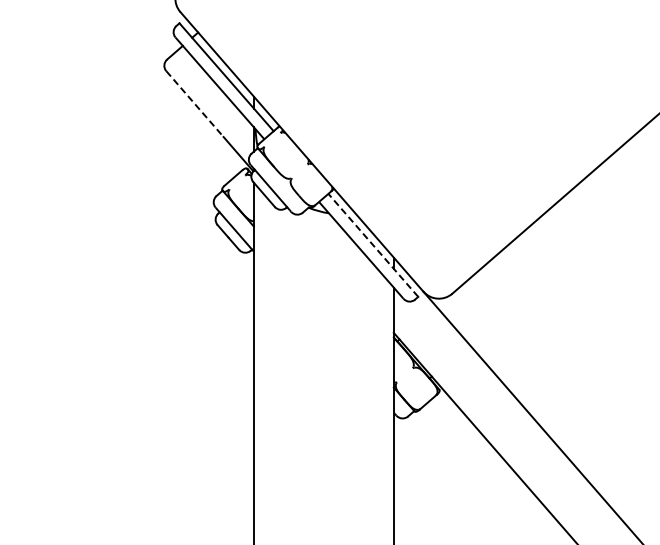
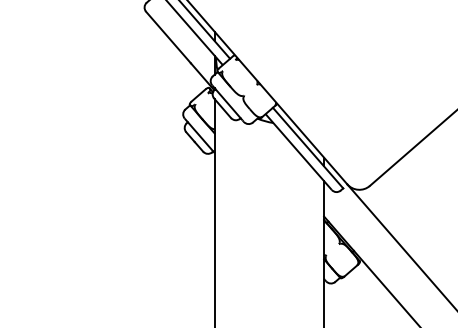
line: (194, 104) -> (168, 37), dashed -> solid
line: (373, 245) -> (308, 148), dashed -> solid

